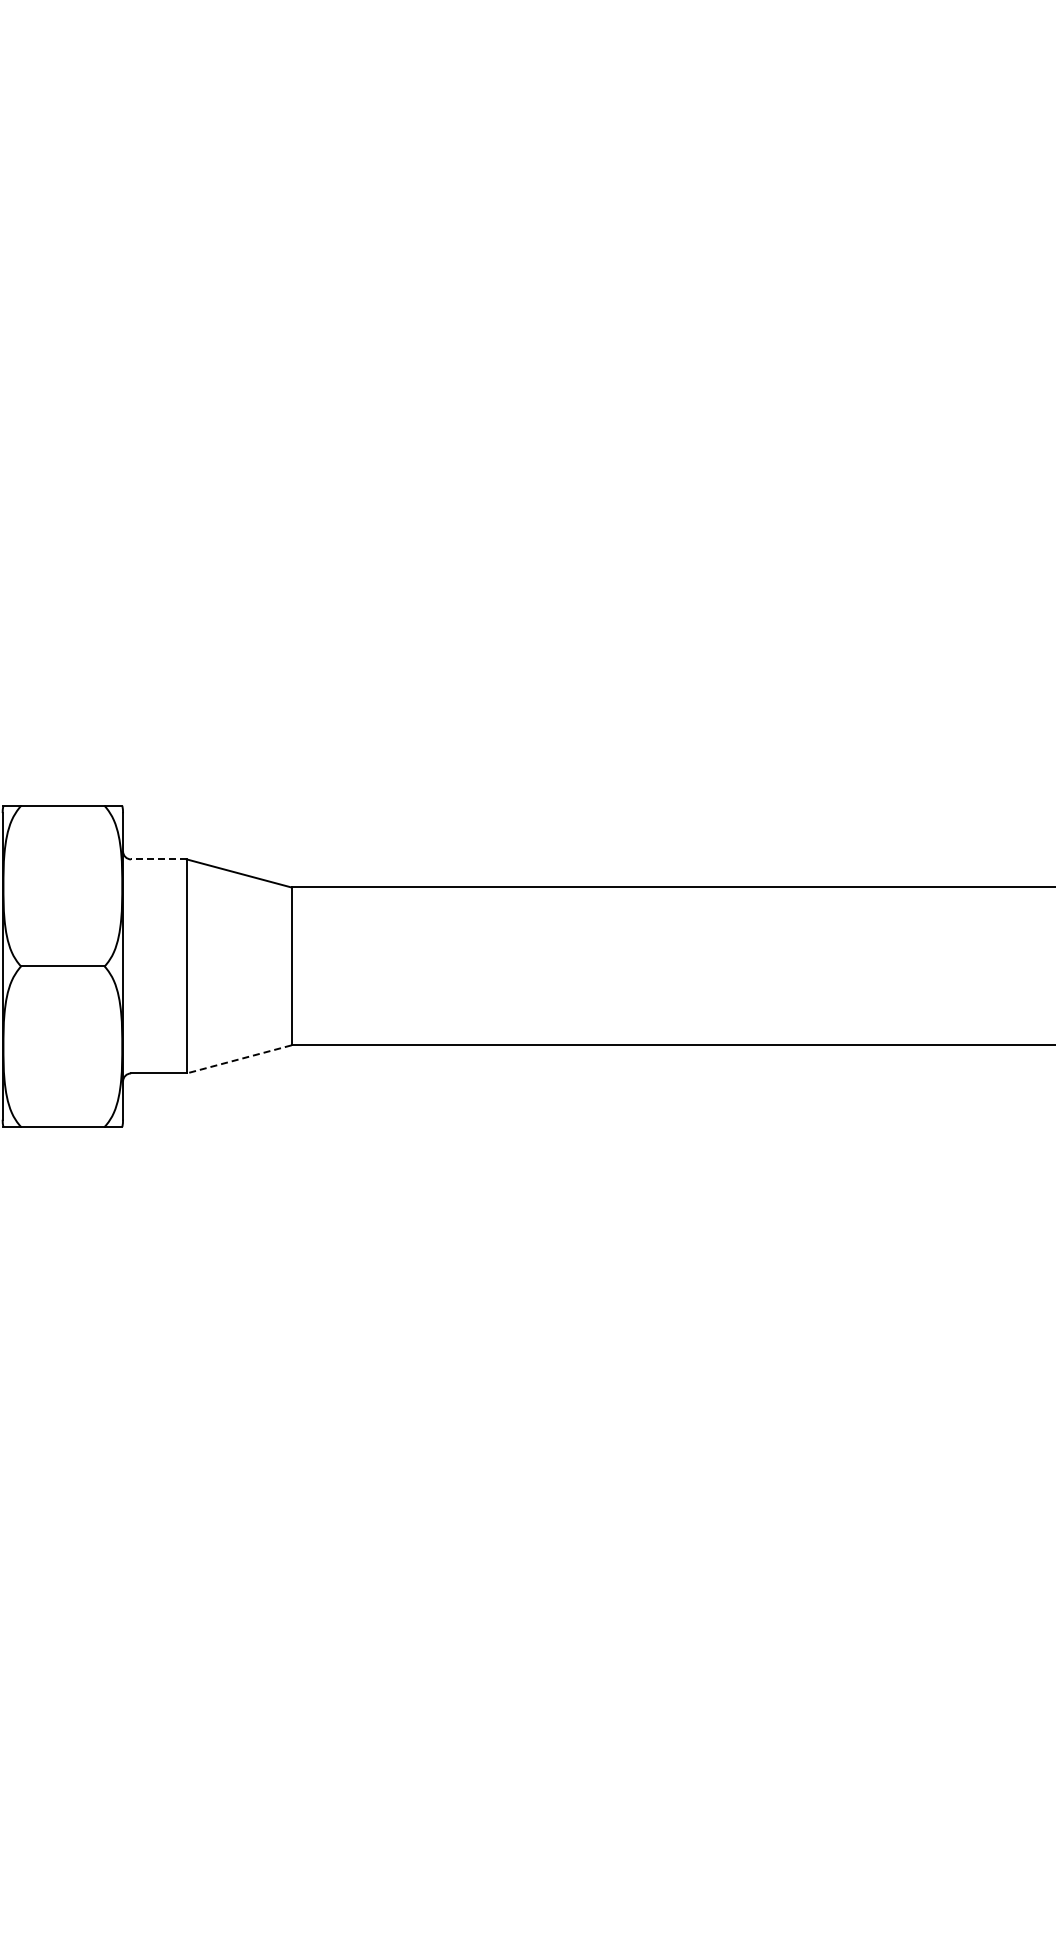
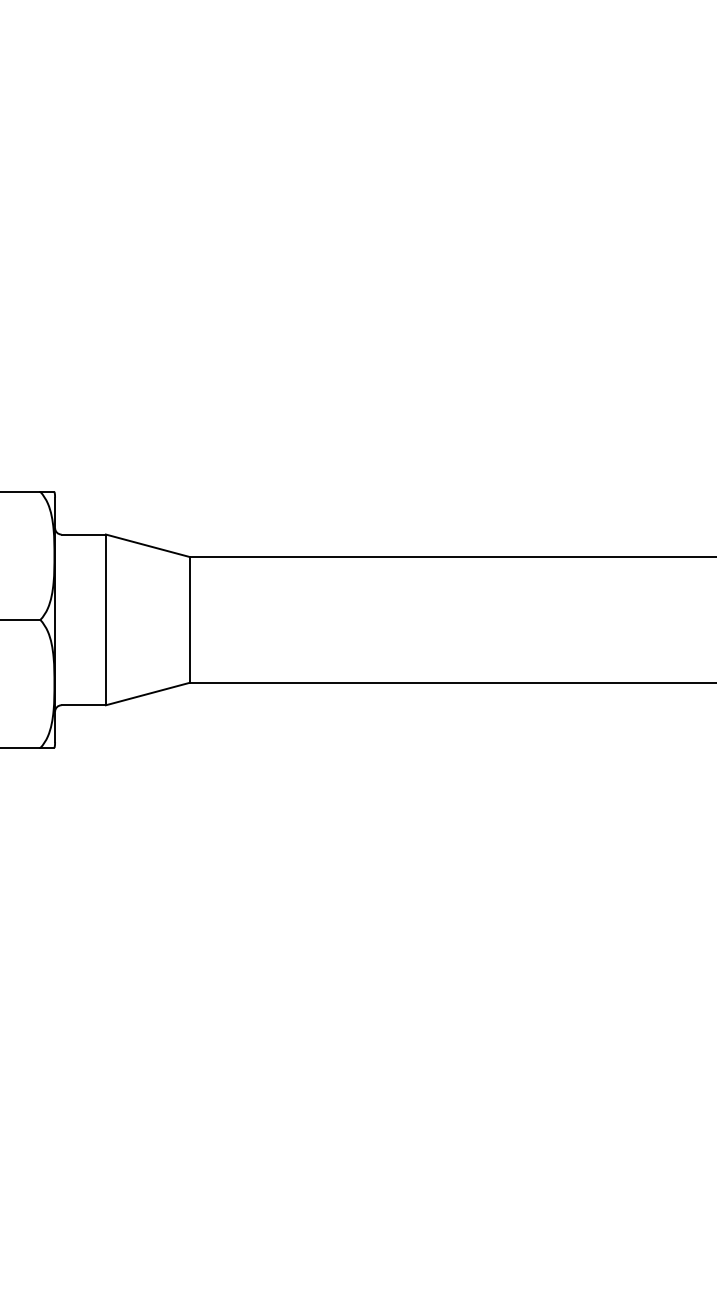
line: (158, 859) -> (83, 534), dashed -> solid
line: (238, 1059) -> (147, 694), dashed -> solid

